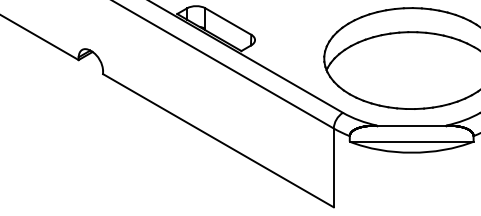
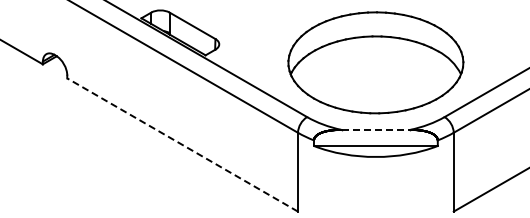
line: (412, 125) -> (376, 129), solid -> dashed
line: (218, 140) -> (182, 144), solid -> dashed

